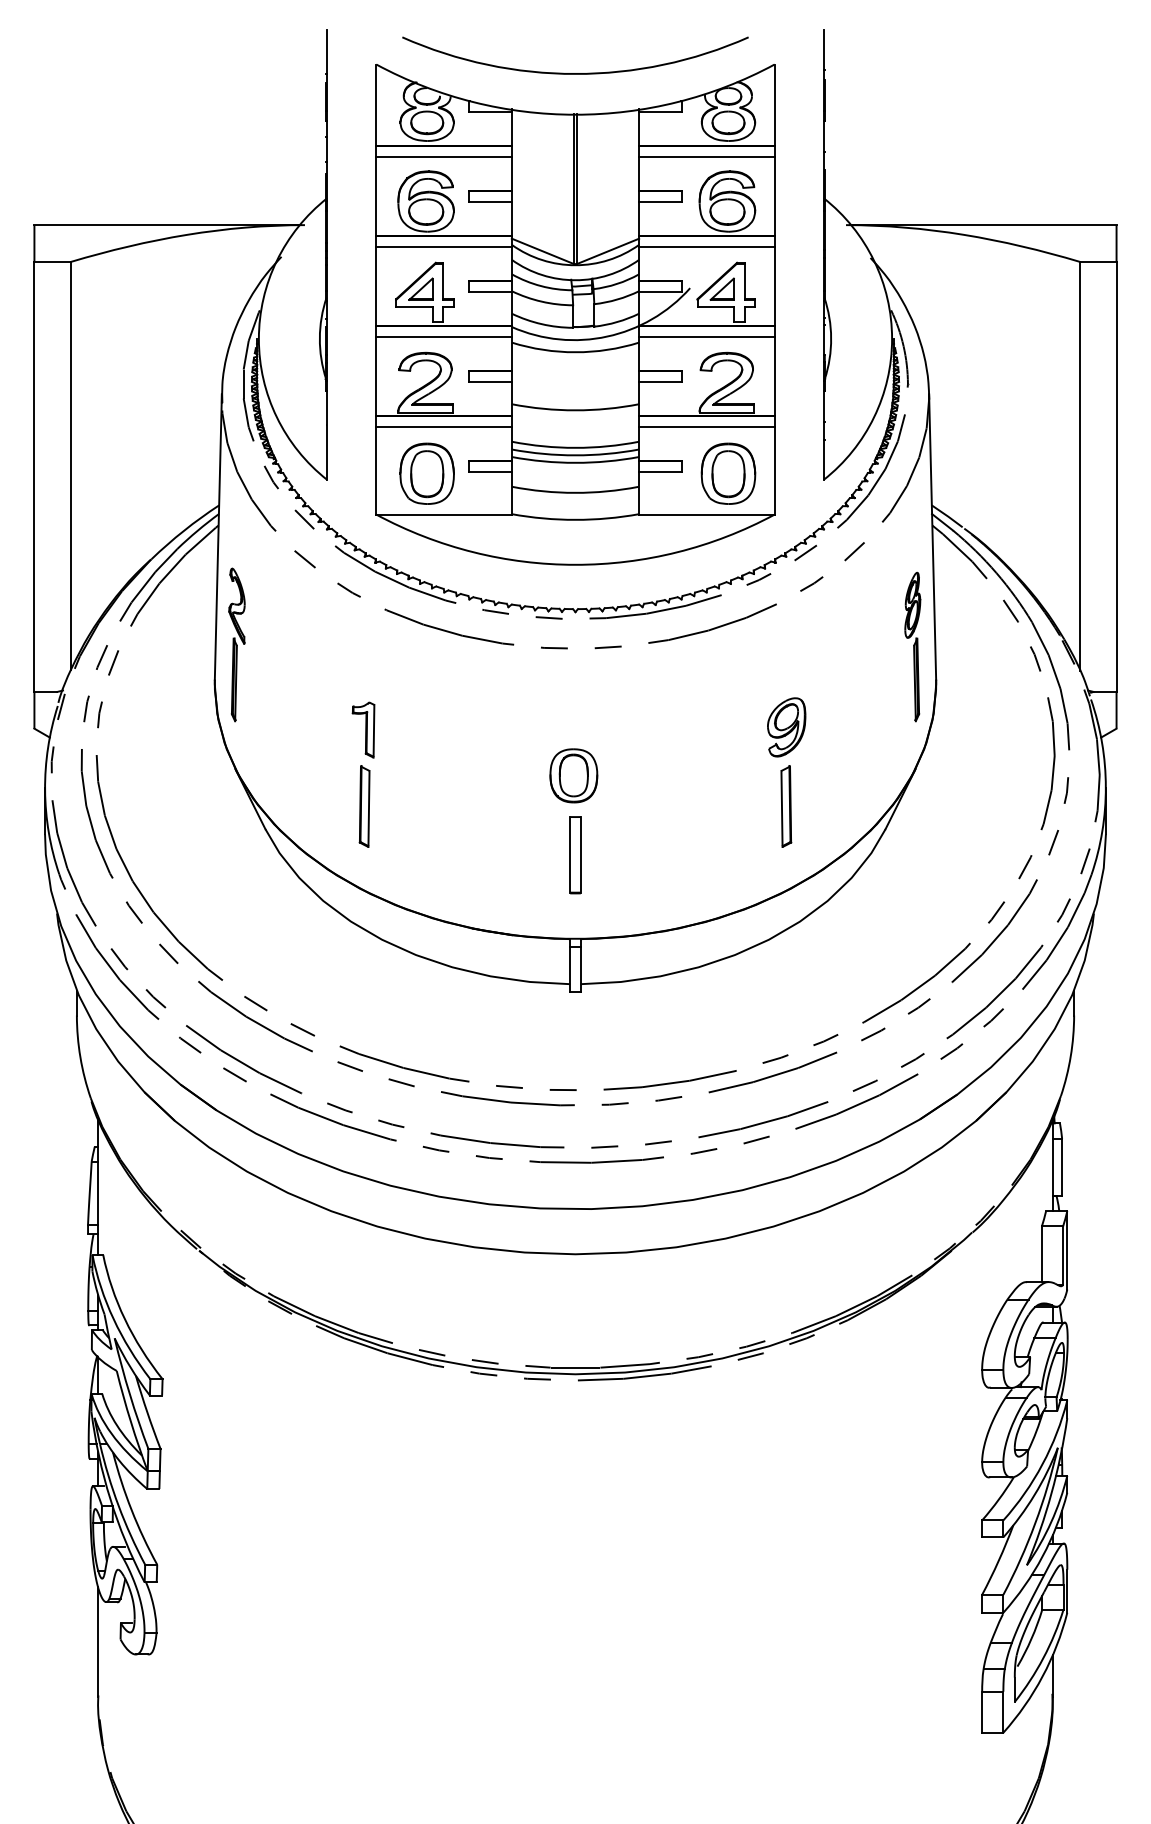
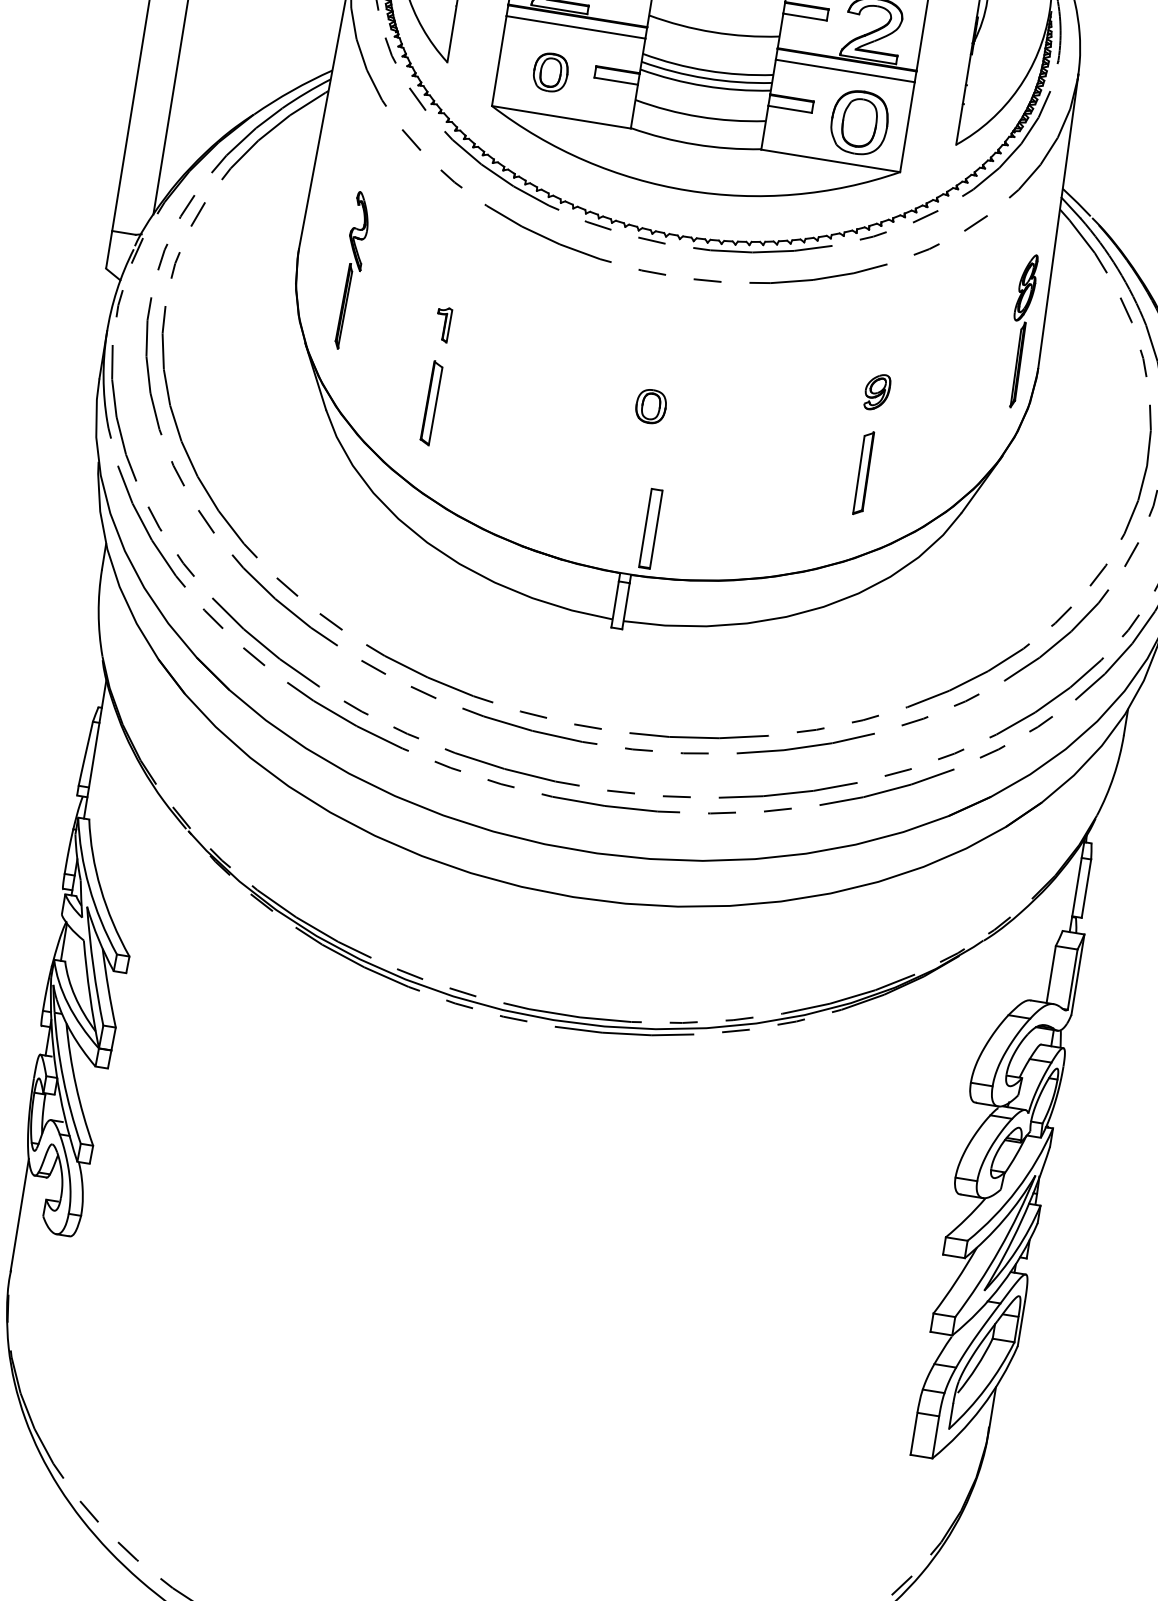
part: (426, 473) -> (550, 72), size x0.6
part: (236, 644) -> (351, 270), moved
part: (786, 727) -> (876, 392), size x0.6
part: (363, 729) -> (443, 324), size x0.6
part: (573, 775) -> (650, 406), size x0.6
part: (575, 855) -> (650, 529), moved

